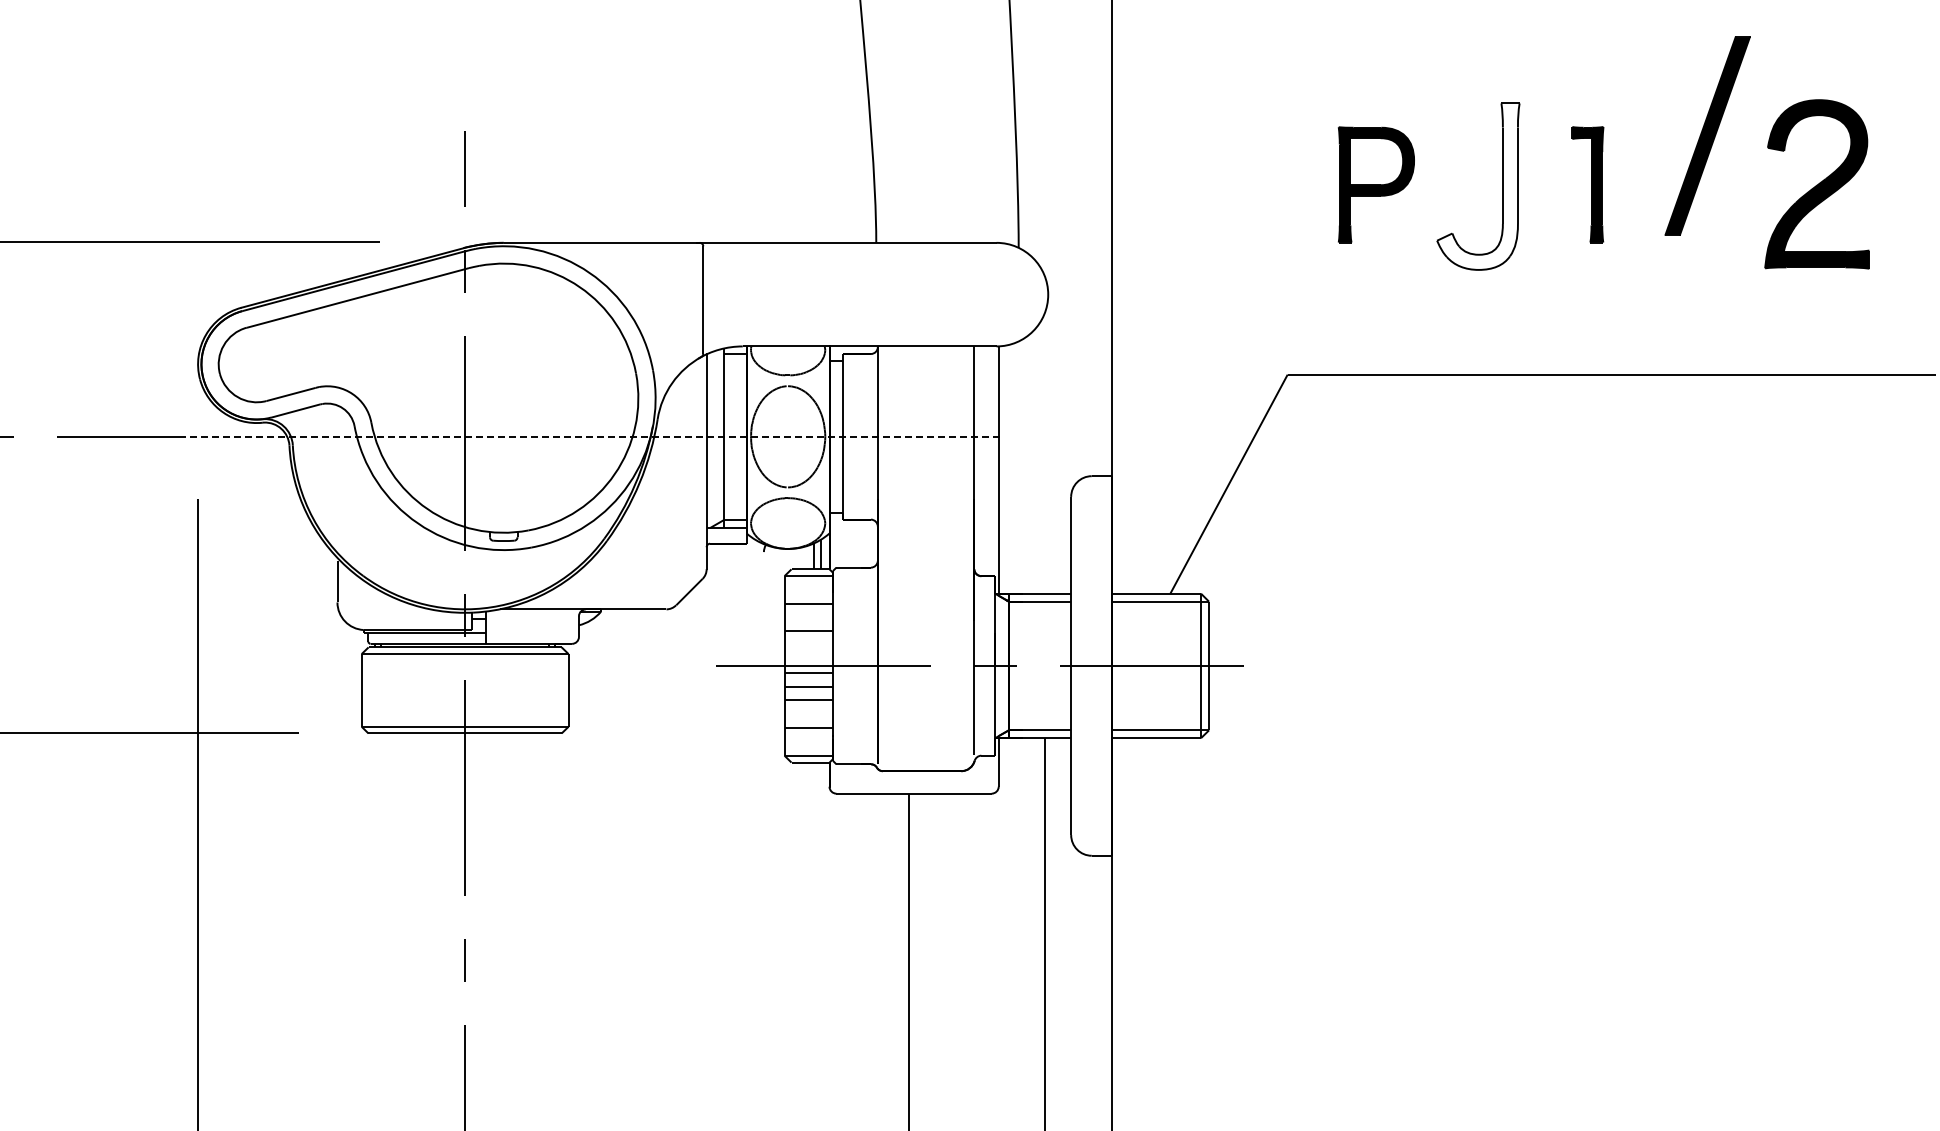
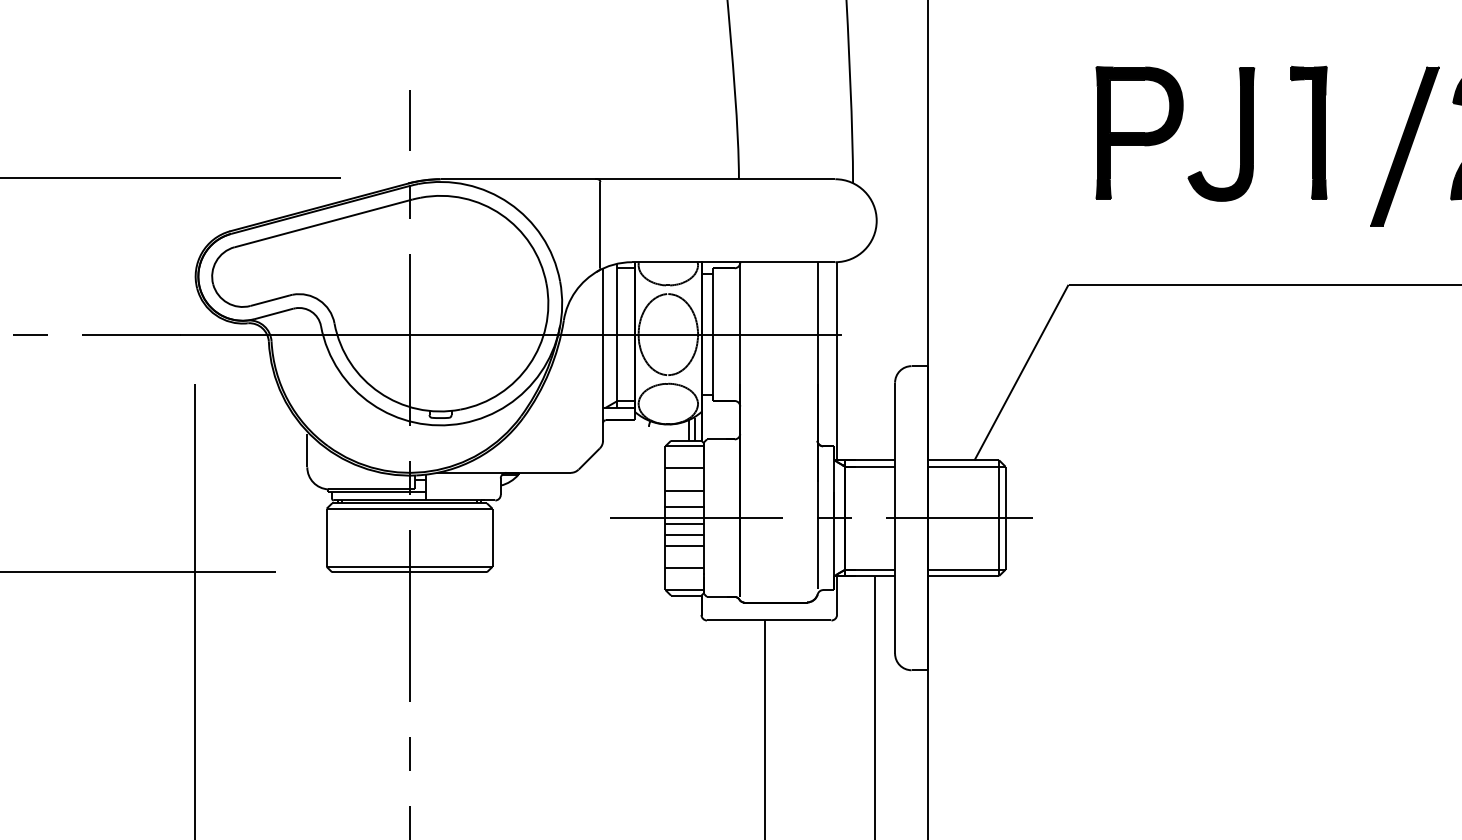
part: (1707, 135) -> (1404, 146), moved
part: (1376, 184) -> (1139, 132), size x1.43
part: (1587, 184) -> (1308, 132), size x1.43
fill: (1478, 186) -> (1221, 134), added
line: (591, 436) -> (510, 334), dashed -> solid
line: (808, 652) -> (684, 507), added

